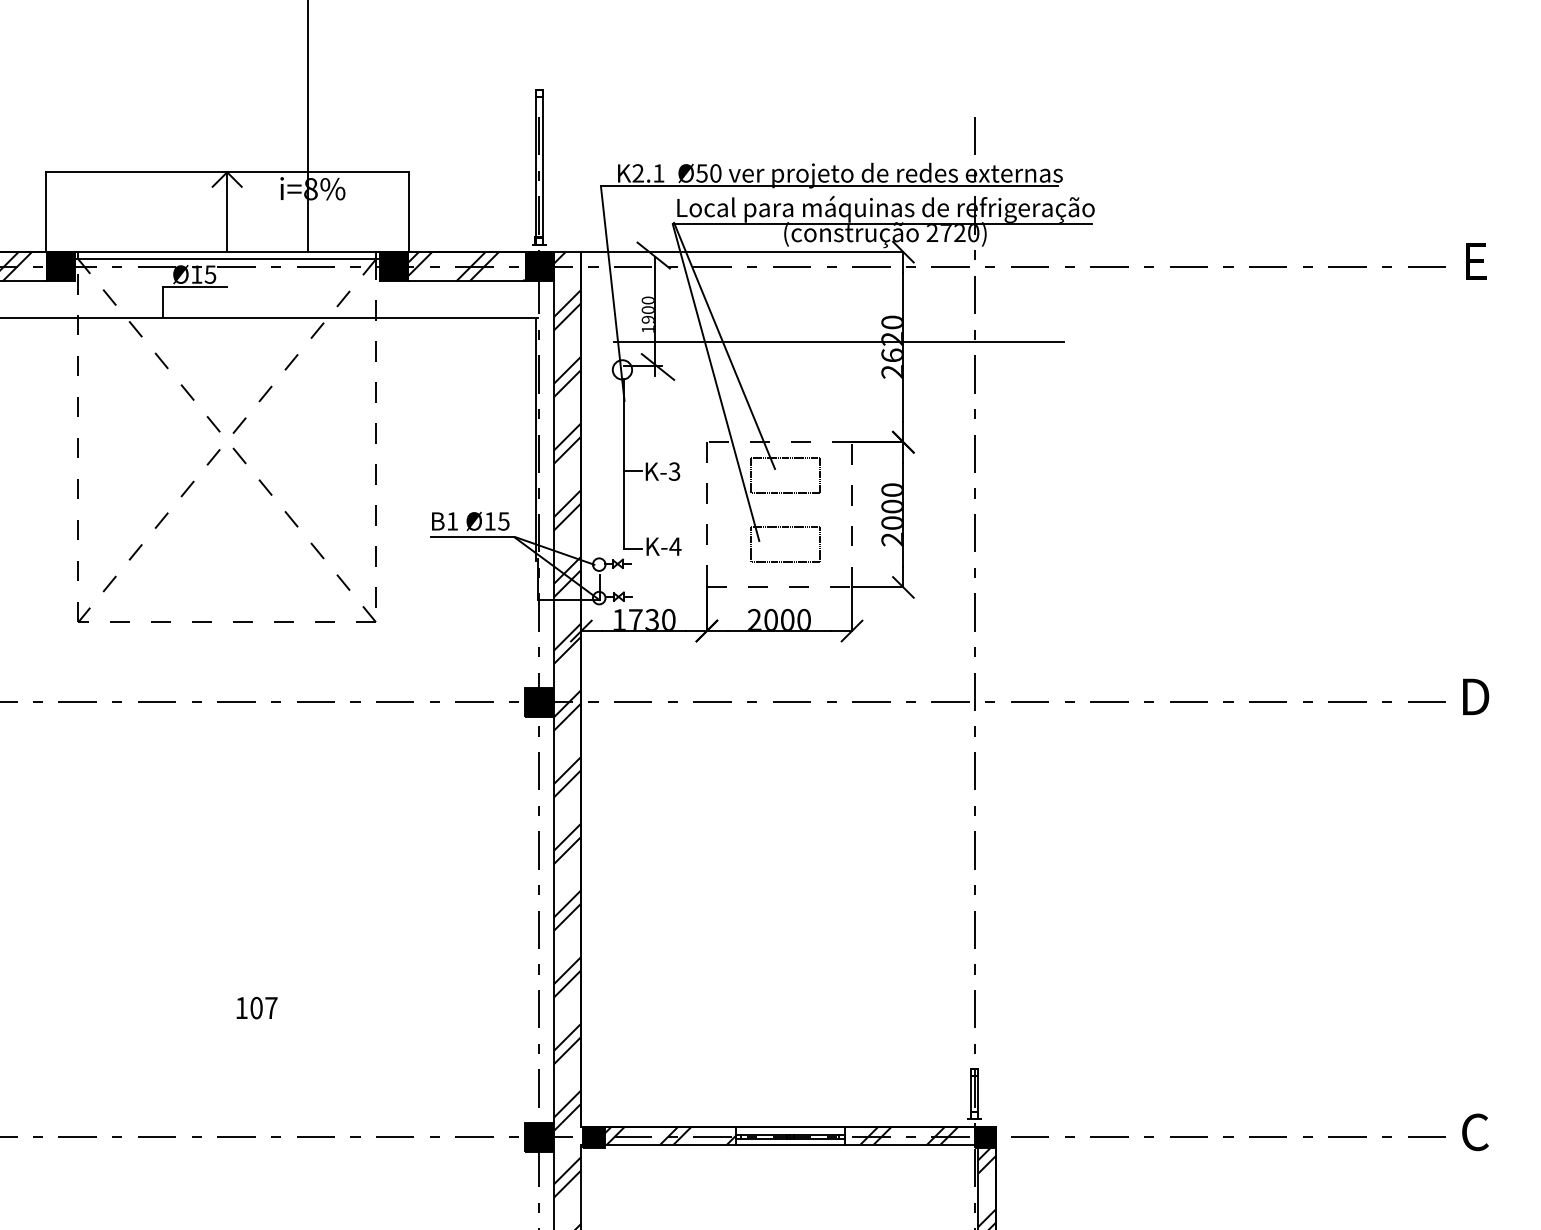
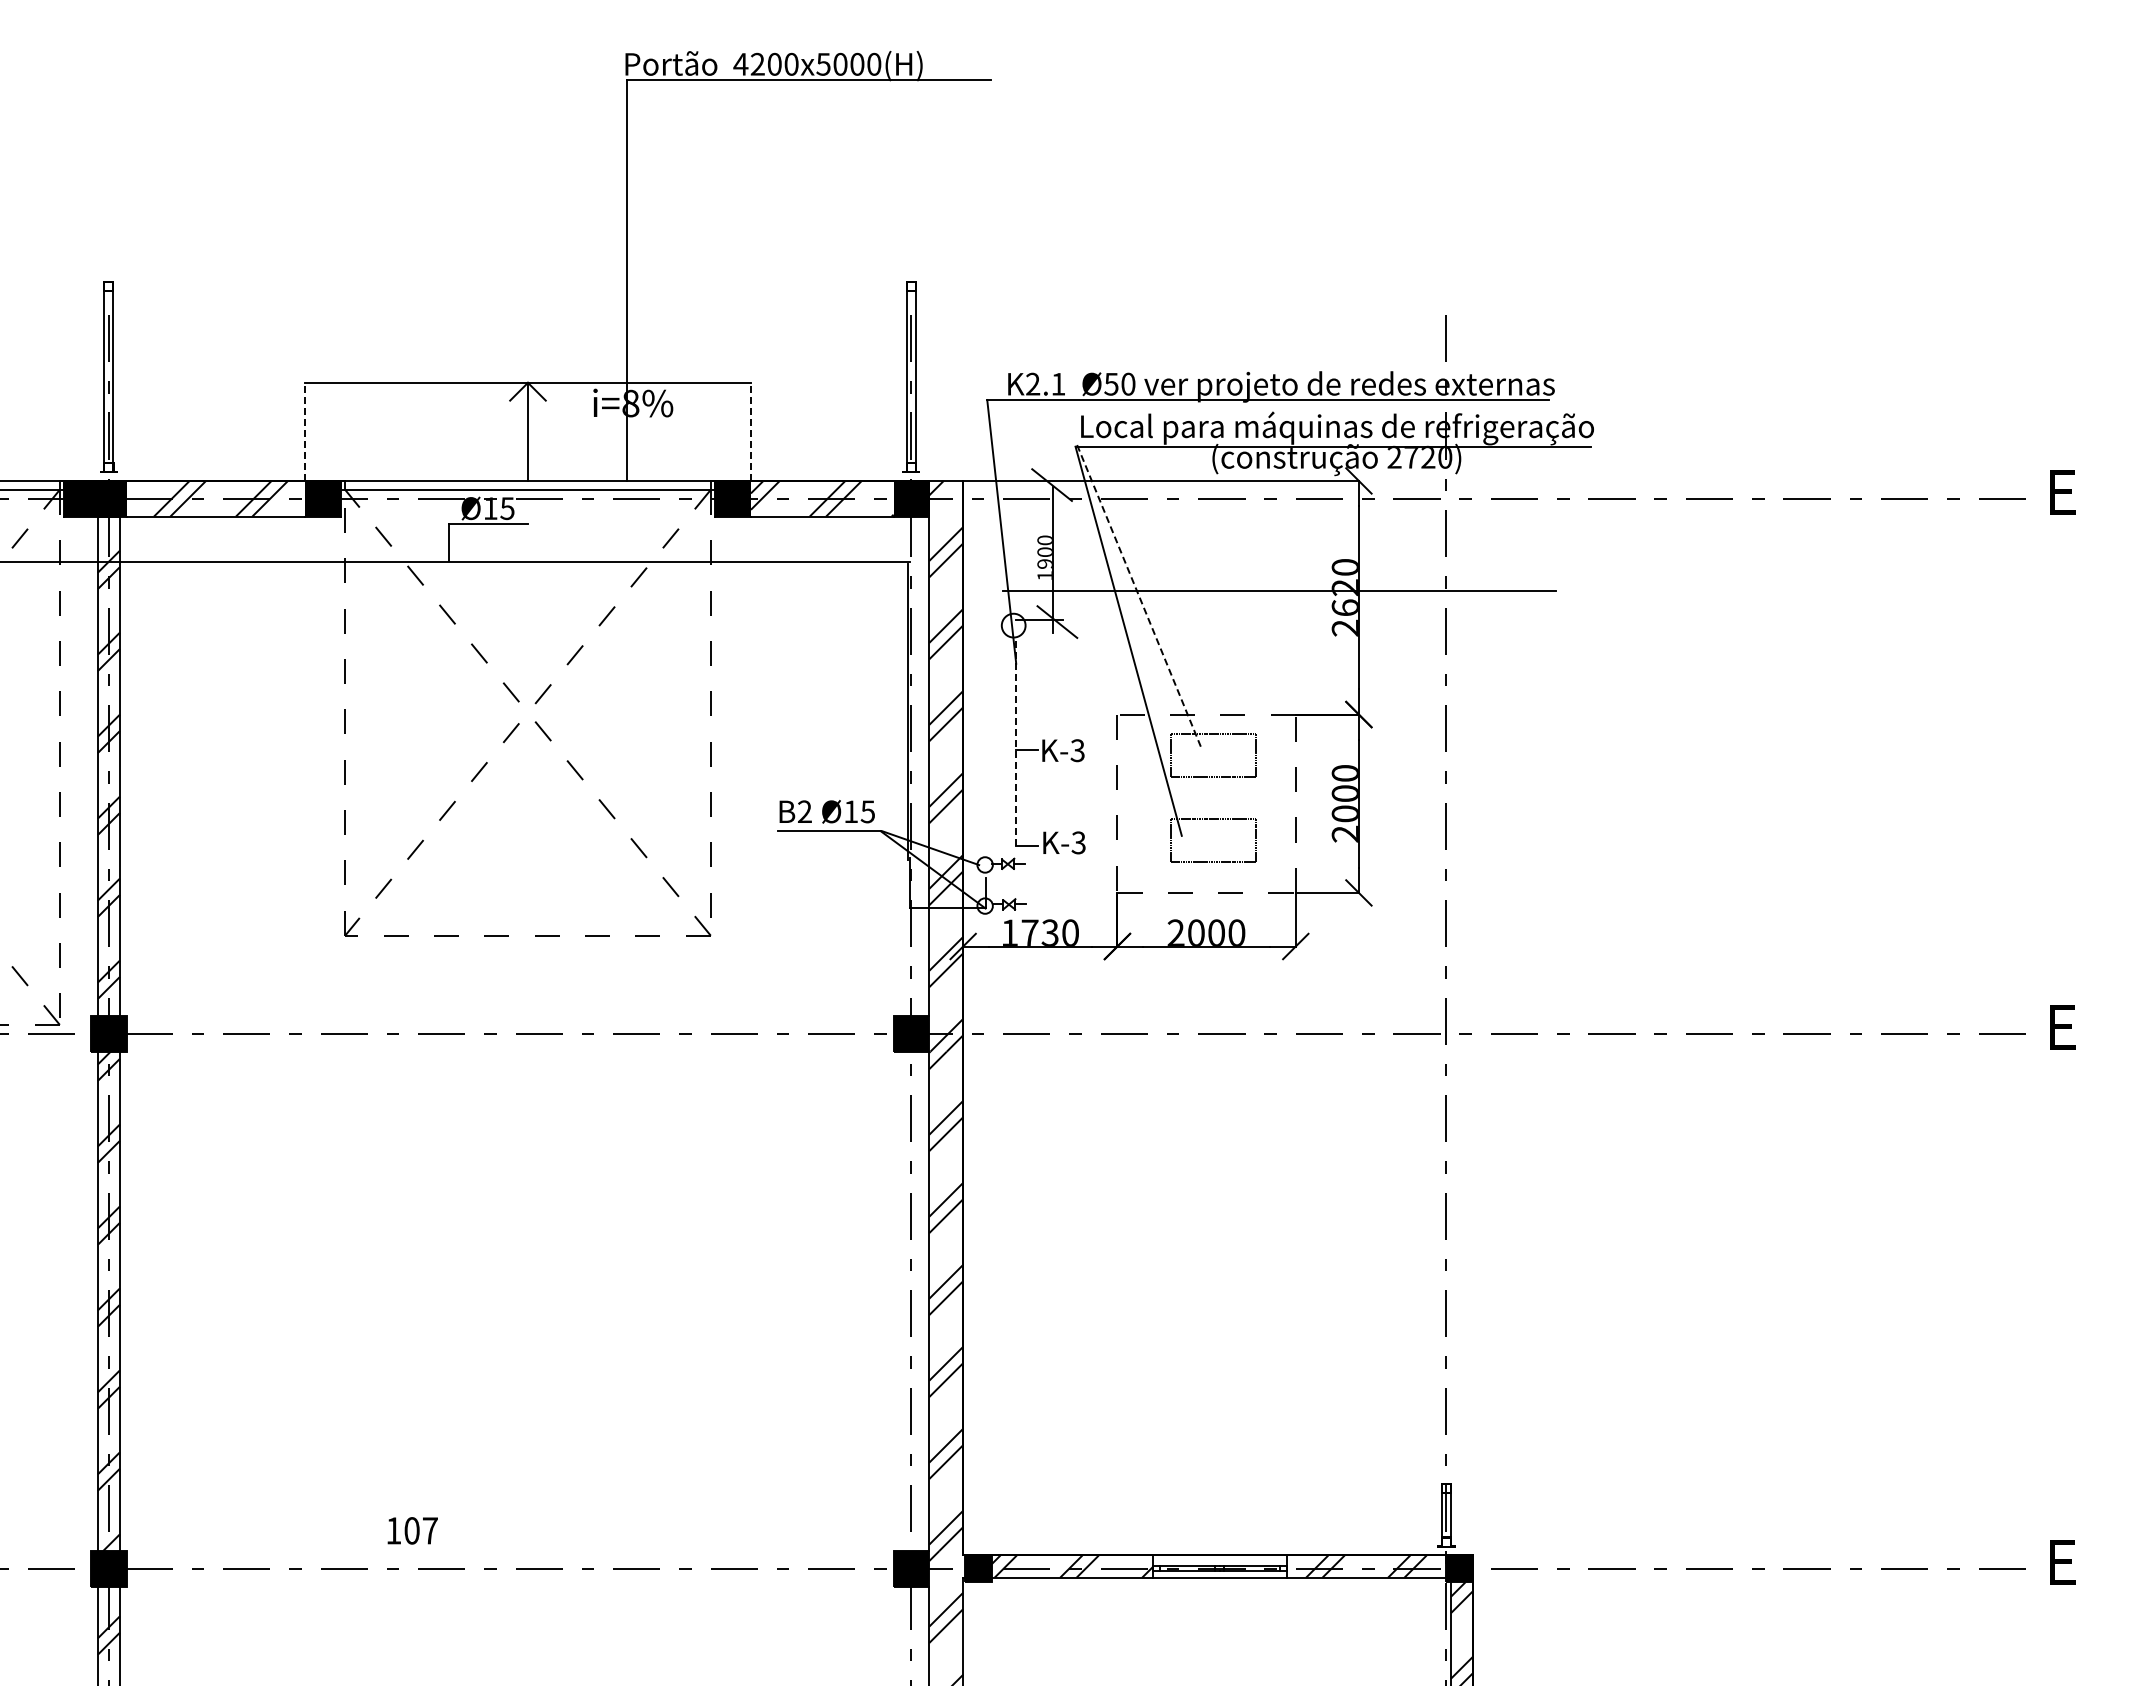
line: (46, 211) -> (305, 431), solid -> dashed
line: (408, 211) -> (750, 431), solid -> dashed
line: (724, 346) -> (1139, 596), solid -> dashed
line: (623, 464) -> (1015, 741), solid -> dashed
text: (452, 521) -> (804, 811), B1 -> B2
text: (675, 546) -> (1078, 842), K-4 -> K-3
text: (1475, 696) -> (2062, 1027), D -> E
text: (256, 1007) -> (412, 1530), moved
text: (1475, 1132) -> (2061, 1562), C -> E

